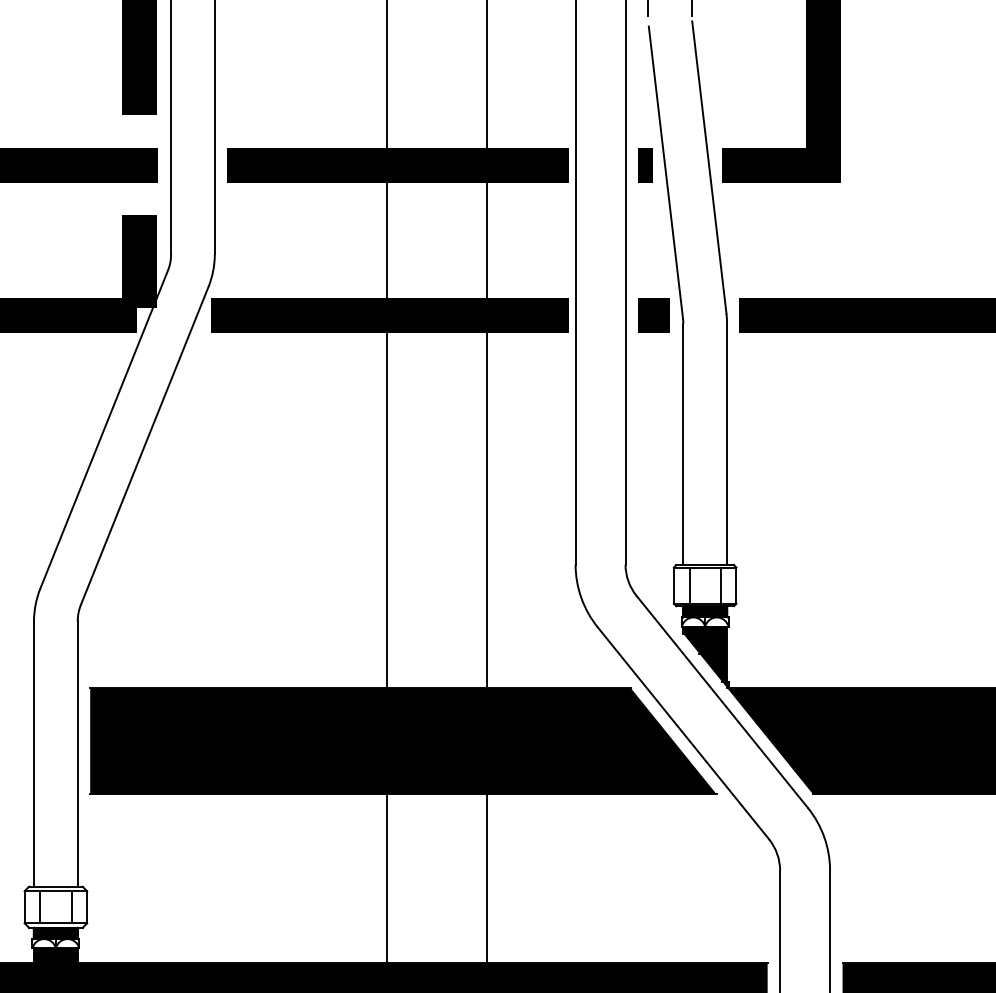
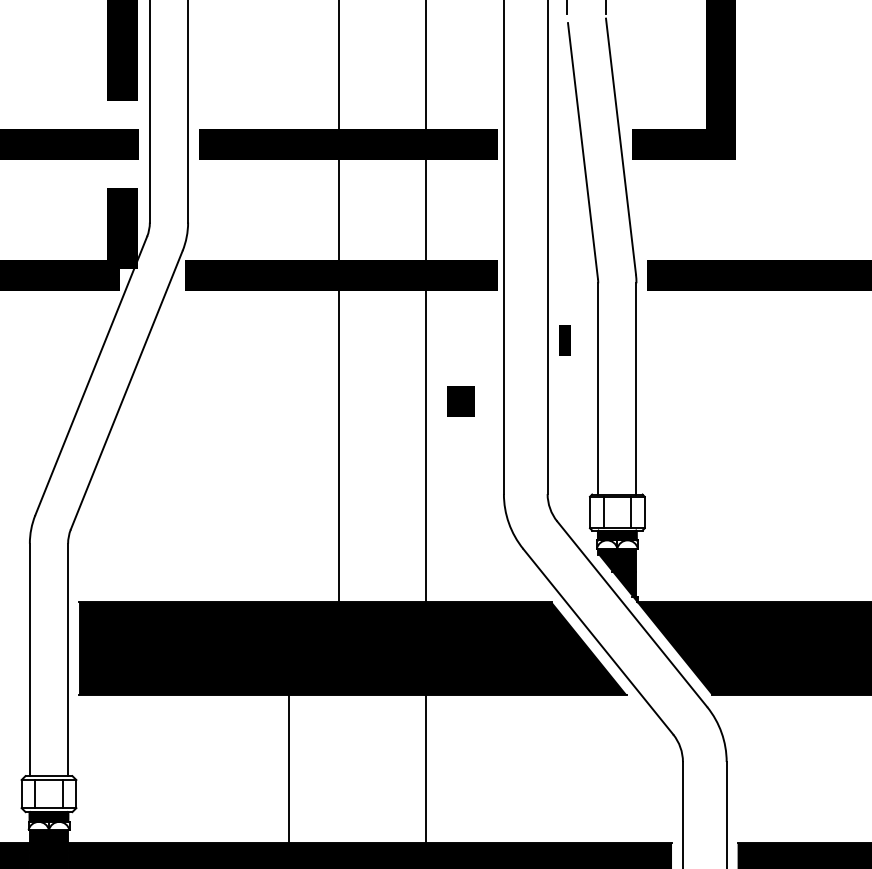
line: (644, 165) -> (564, 340), moved
line: (653, 314) -> (460, 401), moved
line: (386, 879) -> (288, 769), moved

